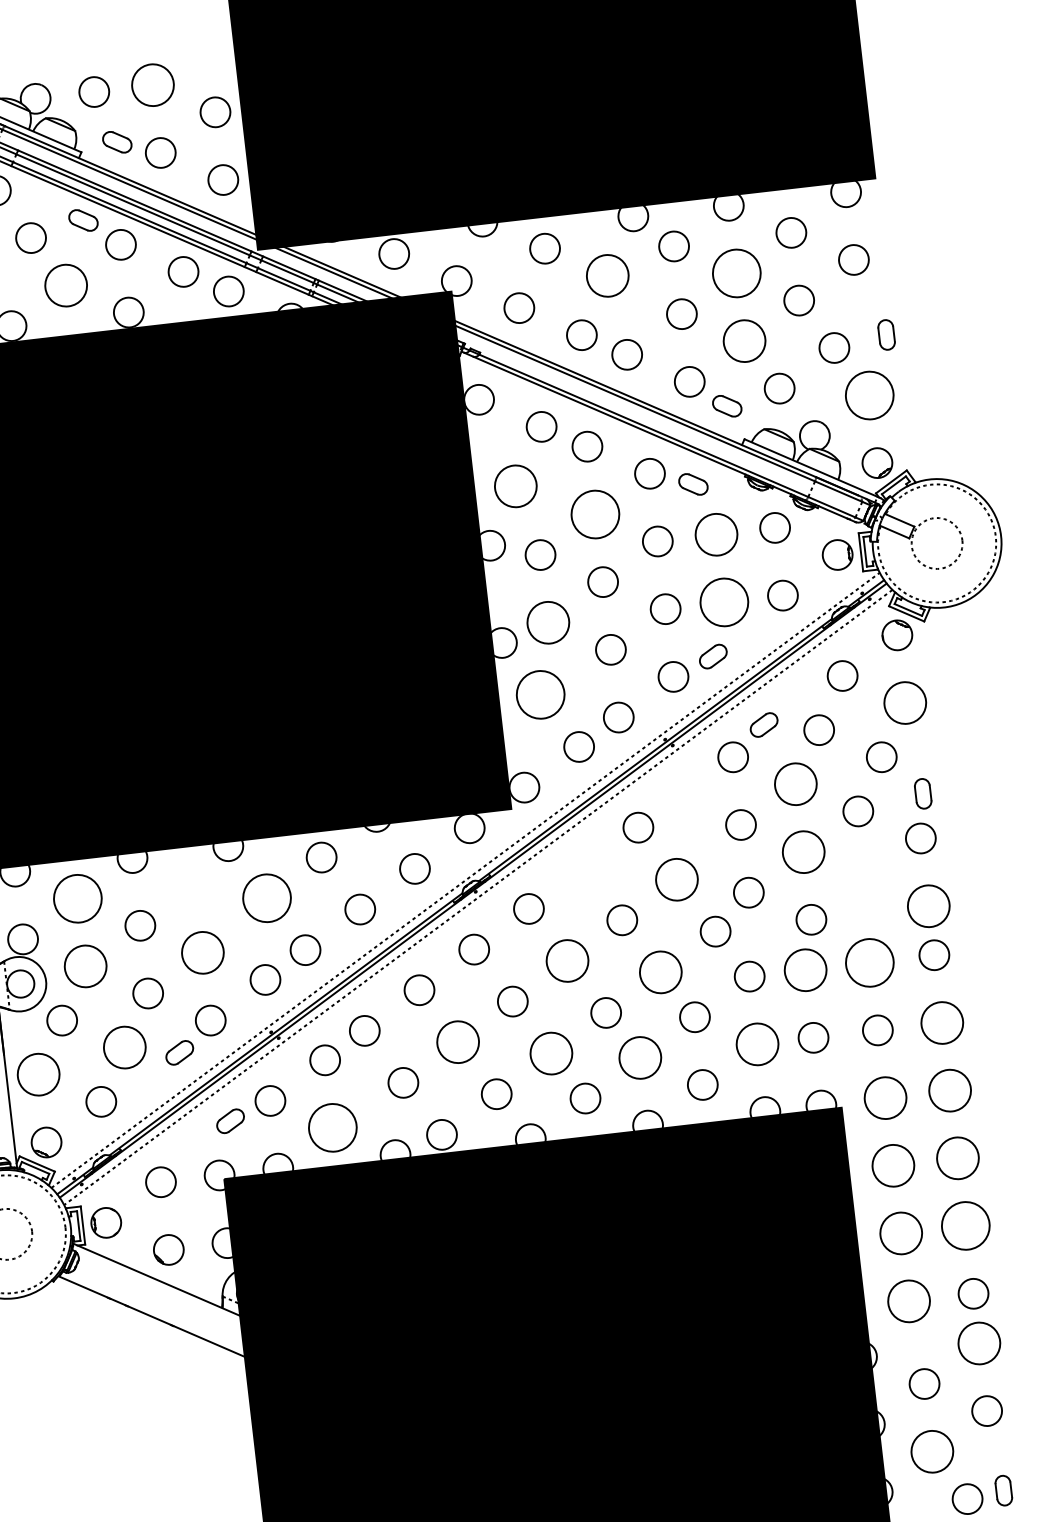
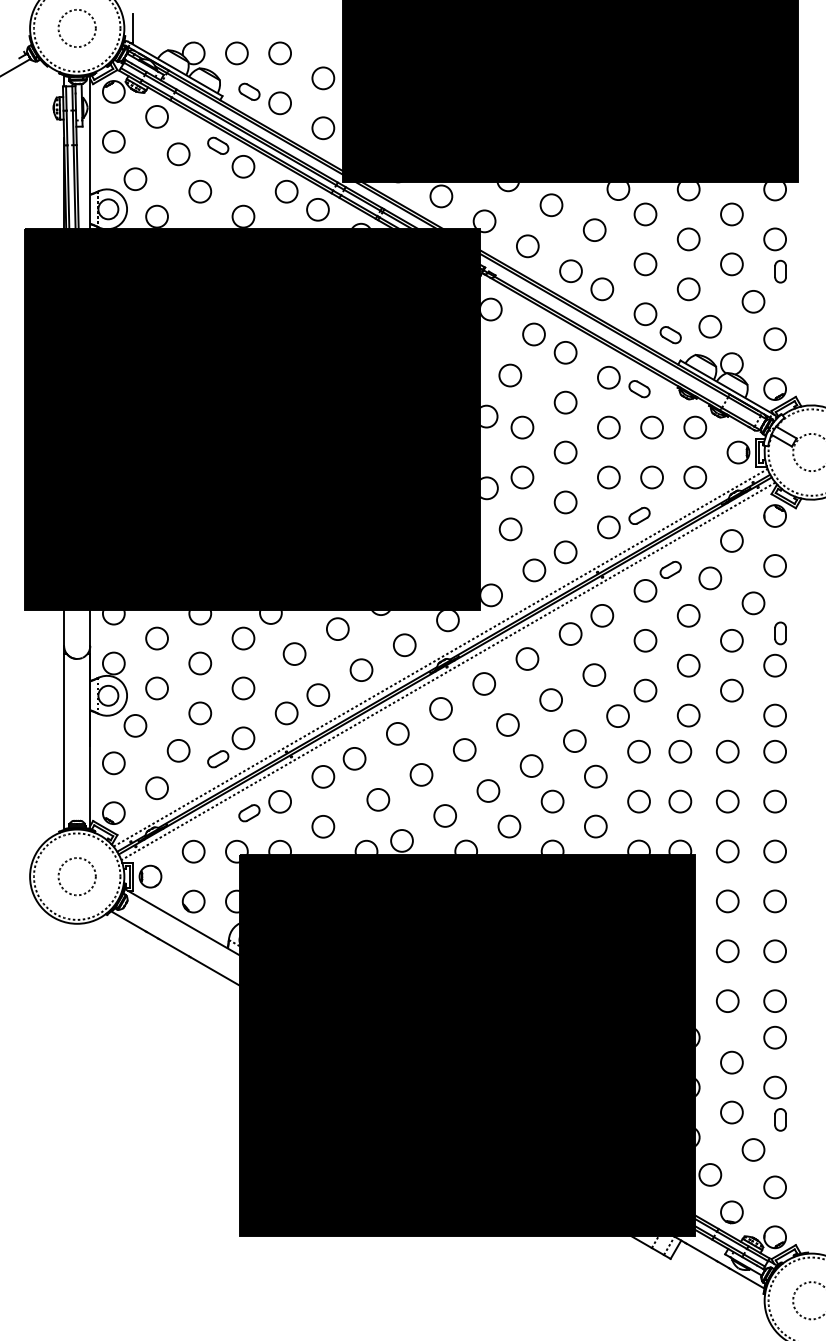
circle: (152, 85) -> (279, 53), size x0.71
circle: (736, 273) -> (688, 239), size x0.62
circle: (607, 274) -> (594, 229), size x0.71
circle: (66, 285) -> (200, 191), size x0.71
part: (886, 334) -> (780, 271), moved
circle: (744, 341) -> (688, 289), size x0.71
circle: (868, 394) -> (774, 338), size x0.62
circle: (516, 486) -> (510, 375), size x0.71
circle: (595, 514) -> (565, 402), size x0.62
circle: (715, 534) -> (651, 427), size x0.71
circle: (723, 602) -> (651, 477), size x0.62
circle: (548, 622) -> (522, 477), size x0.71
circle: (540, 695) -> (510, 529), size x0.62
circle: (904, 702) -> (774, 565), size x0.71
circle: (795, 783) -> (688, 615), size x0.71
circle: (678, 797) -> (602, 615), added
circle: (803, 851) -> (688, 665), size x0.71
circle: (583, 867) -> (527, 658), added
circle: (677, 878) -> (594, 674), size x0.71
circle: (865, 878) -> (731, 690), added
circle: (195, 885) -> (243, 638), added
circle: (266, 897) -> (294, 653), size x0.62
circle: (77, 898) -> (156, 638), size x0.62
circle: (927, 906) -> (774, 715), size x0.71
circle: (202, 952) -> (243, 688), size x0.71
circle: (566, 960) -> (507, 724), size x0.71
circle: (869, 962) -> (727, 751), size x0.62
circle: (84, 966) -> (156, 688), size x0.71
circle: (805, 969) -> (680, 751), size x0.71
circle: (660, 971) -> (574, 740), size x0.71
circle: (941, 1022) -> (774, 801), size x0.71
circle: (458, 1041) -> (421, 774), size x0.71
circle: (756, 1044) -> (638, 801), size x0.71
circle: (124, 1047) -> (178, 750), size x0.71
circle: (551, 1052) -> (488, 790), size x0.71
circle: (640, 1057) -> (552, 801), size x0.71
circle: (38, 1075) -> (113, 763), size x0.71
circle: (949, 1090) -> (774, 851), size x0.71
circle: (885, 1098) -> (727, 851), size x0.71
circle: (333, 1127) -> (323, 826), size x0.62
circle: (957, 1158) -> (774, 901), size x0.71
circle: (893, 1165) -> (727, 901), size x0.71
circle: (964, 1226) -> (774, 951), size x0.62
circle: (901, 1233) -> (727, 951), size x0.71
circle: (908, 1300) -> (727, 1000), size x0.71
circle: (978, 1343) -> (774, 1037), size x0.71
circle: (931, 1451) -> (731, 1112), size x0.71
part: (1003, 1490) -> (780, 1119), moved

